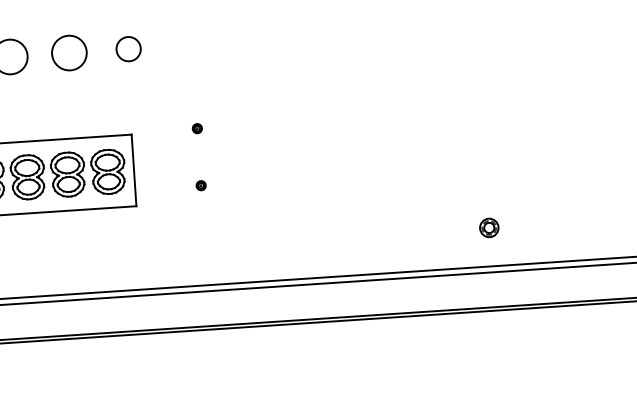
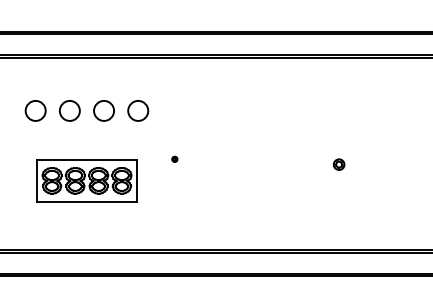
circle: (128, 48) -> (138, 110), size x1.43
part: (200, 184) -> (174, 191), removed
part: (488, 227) -> (338, 164), moved

